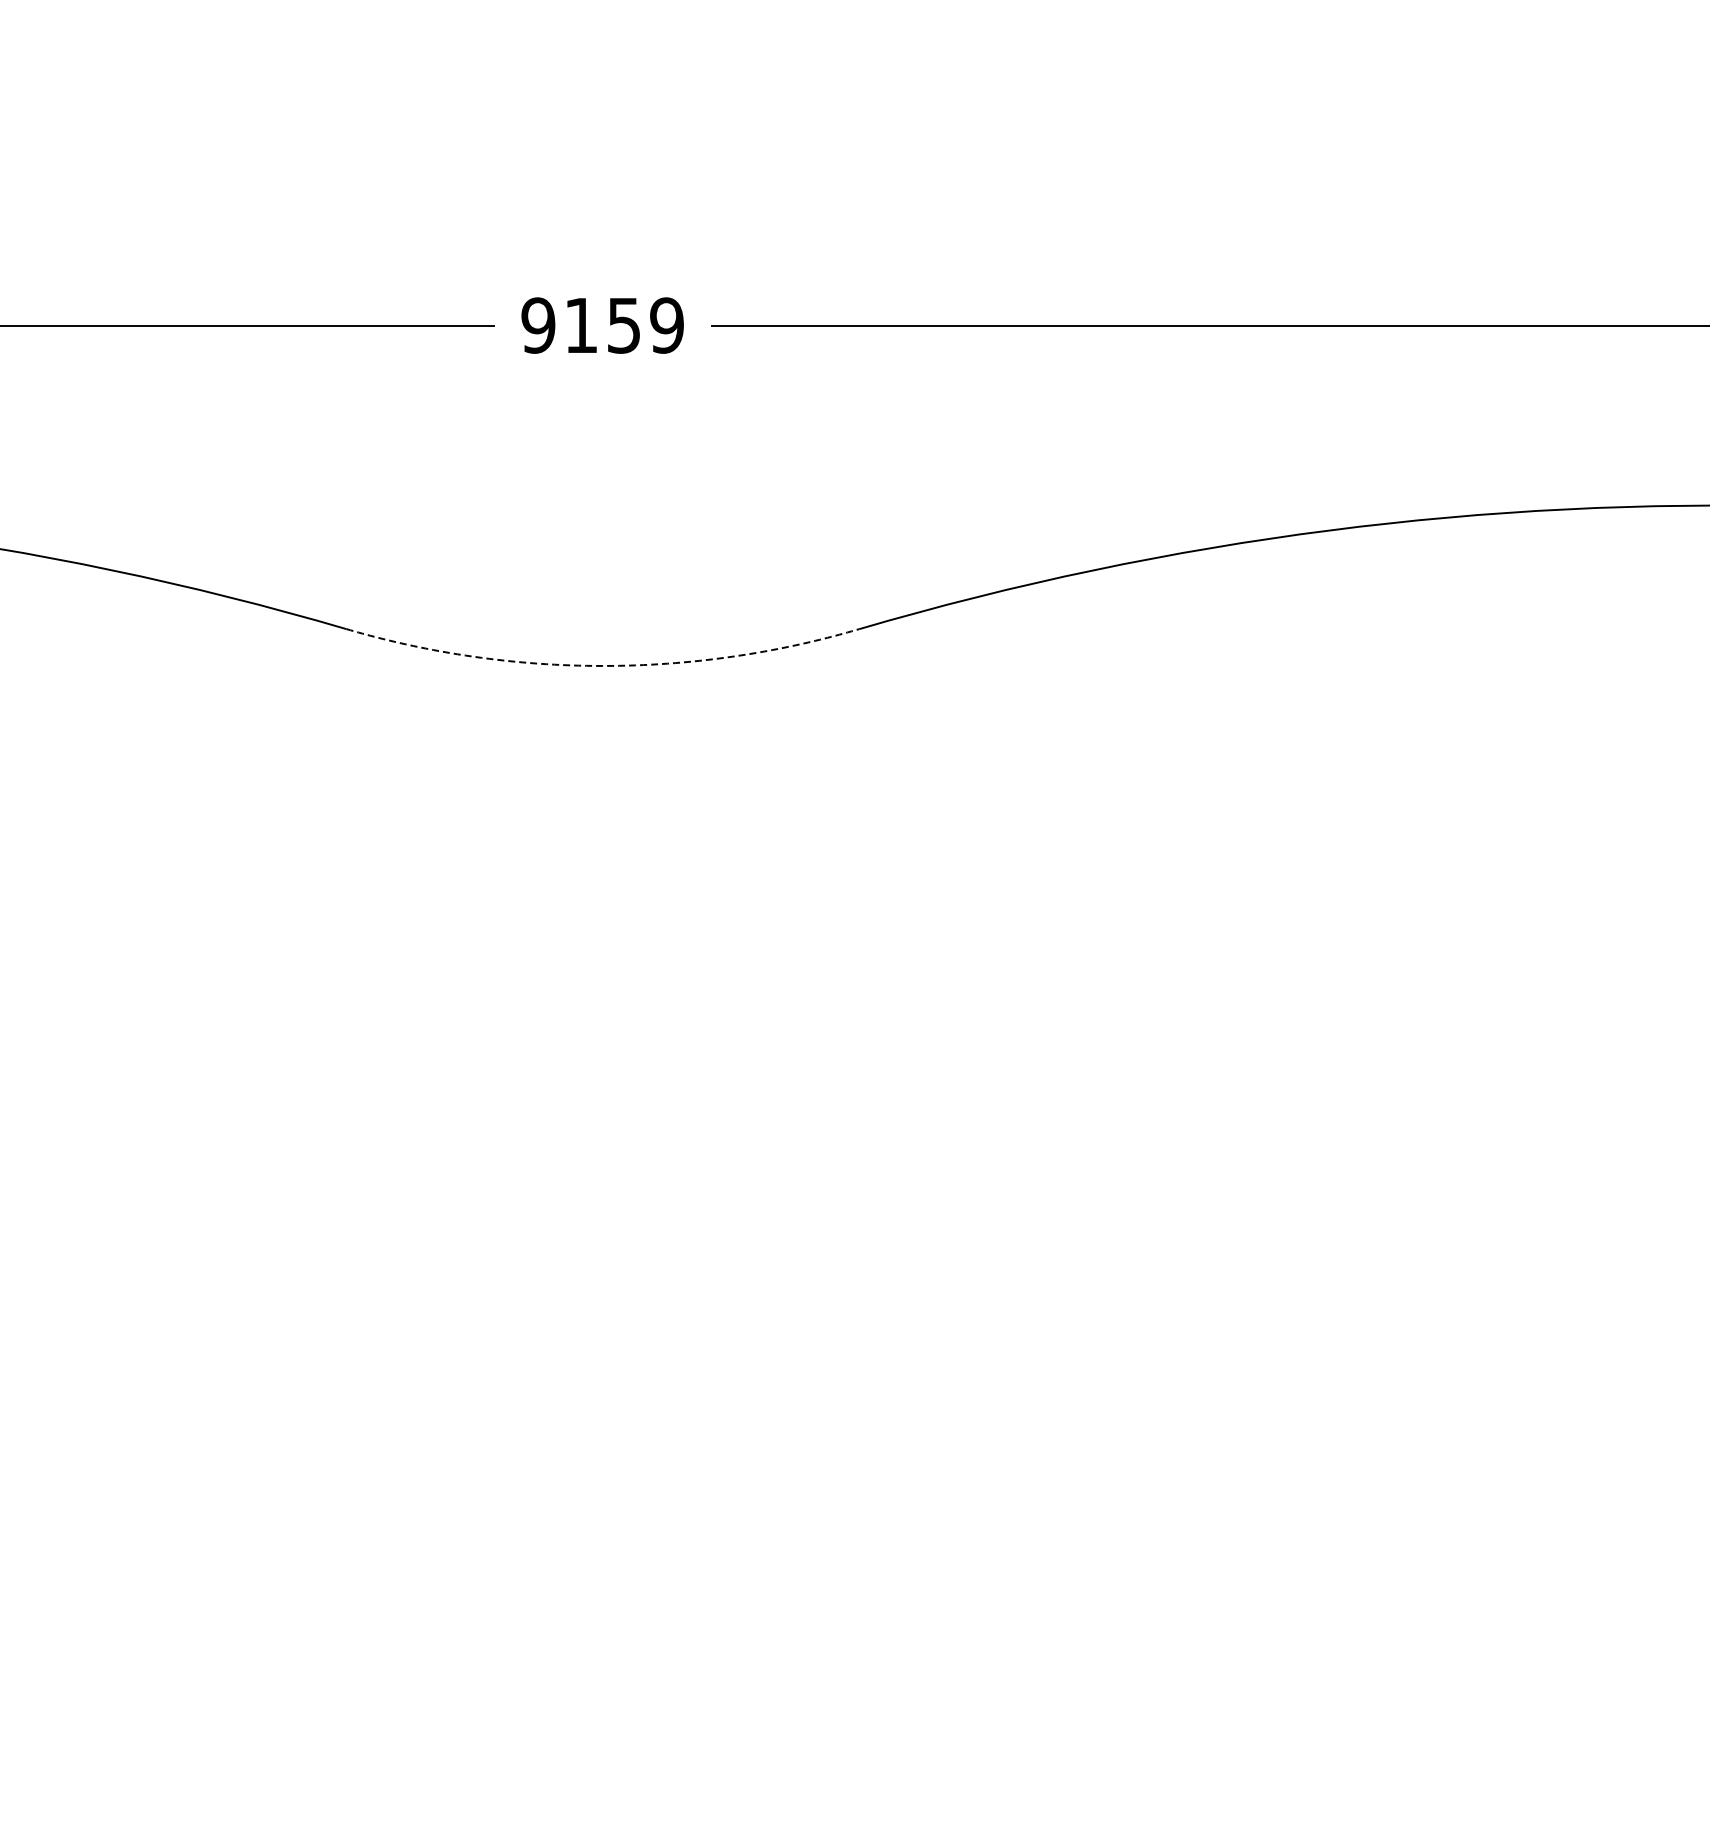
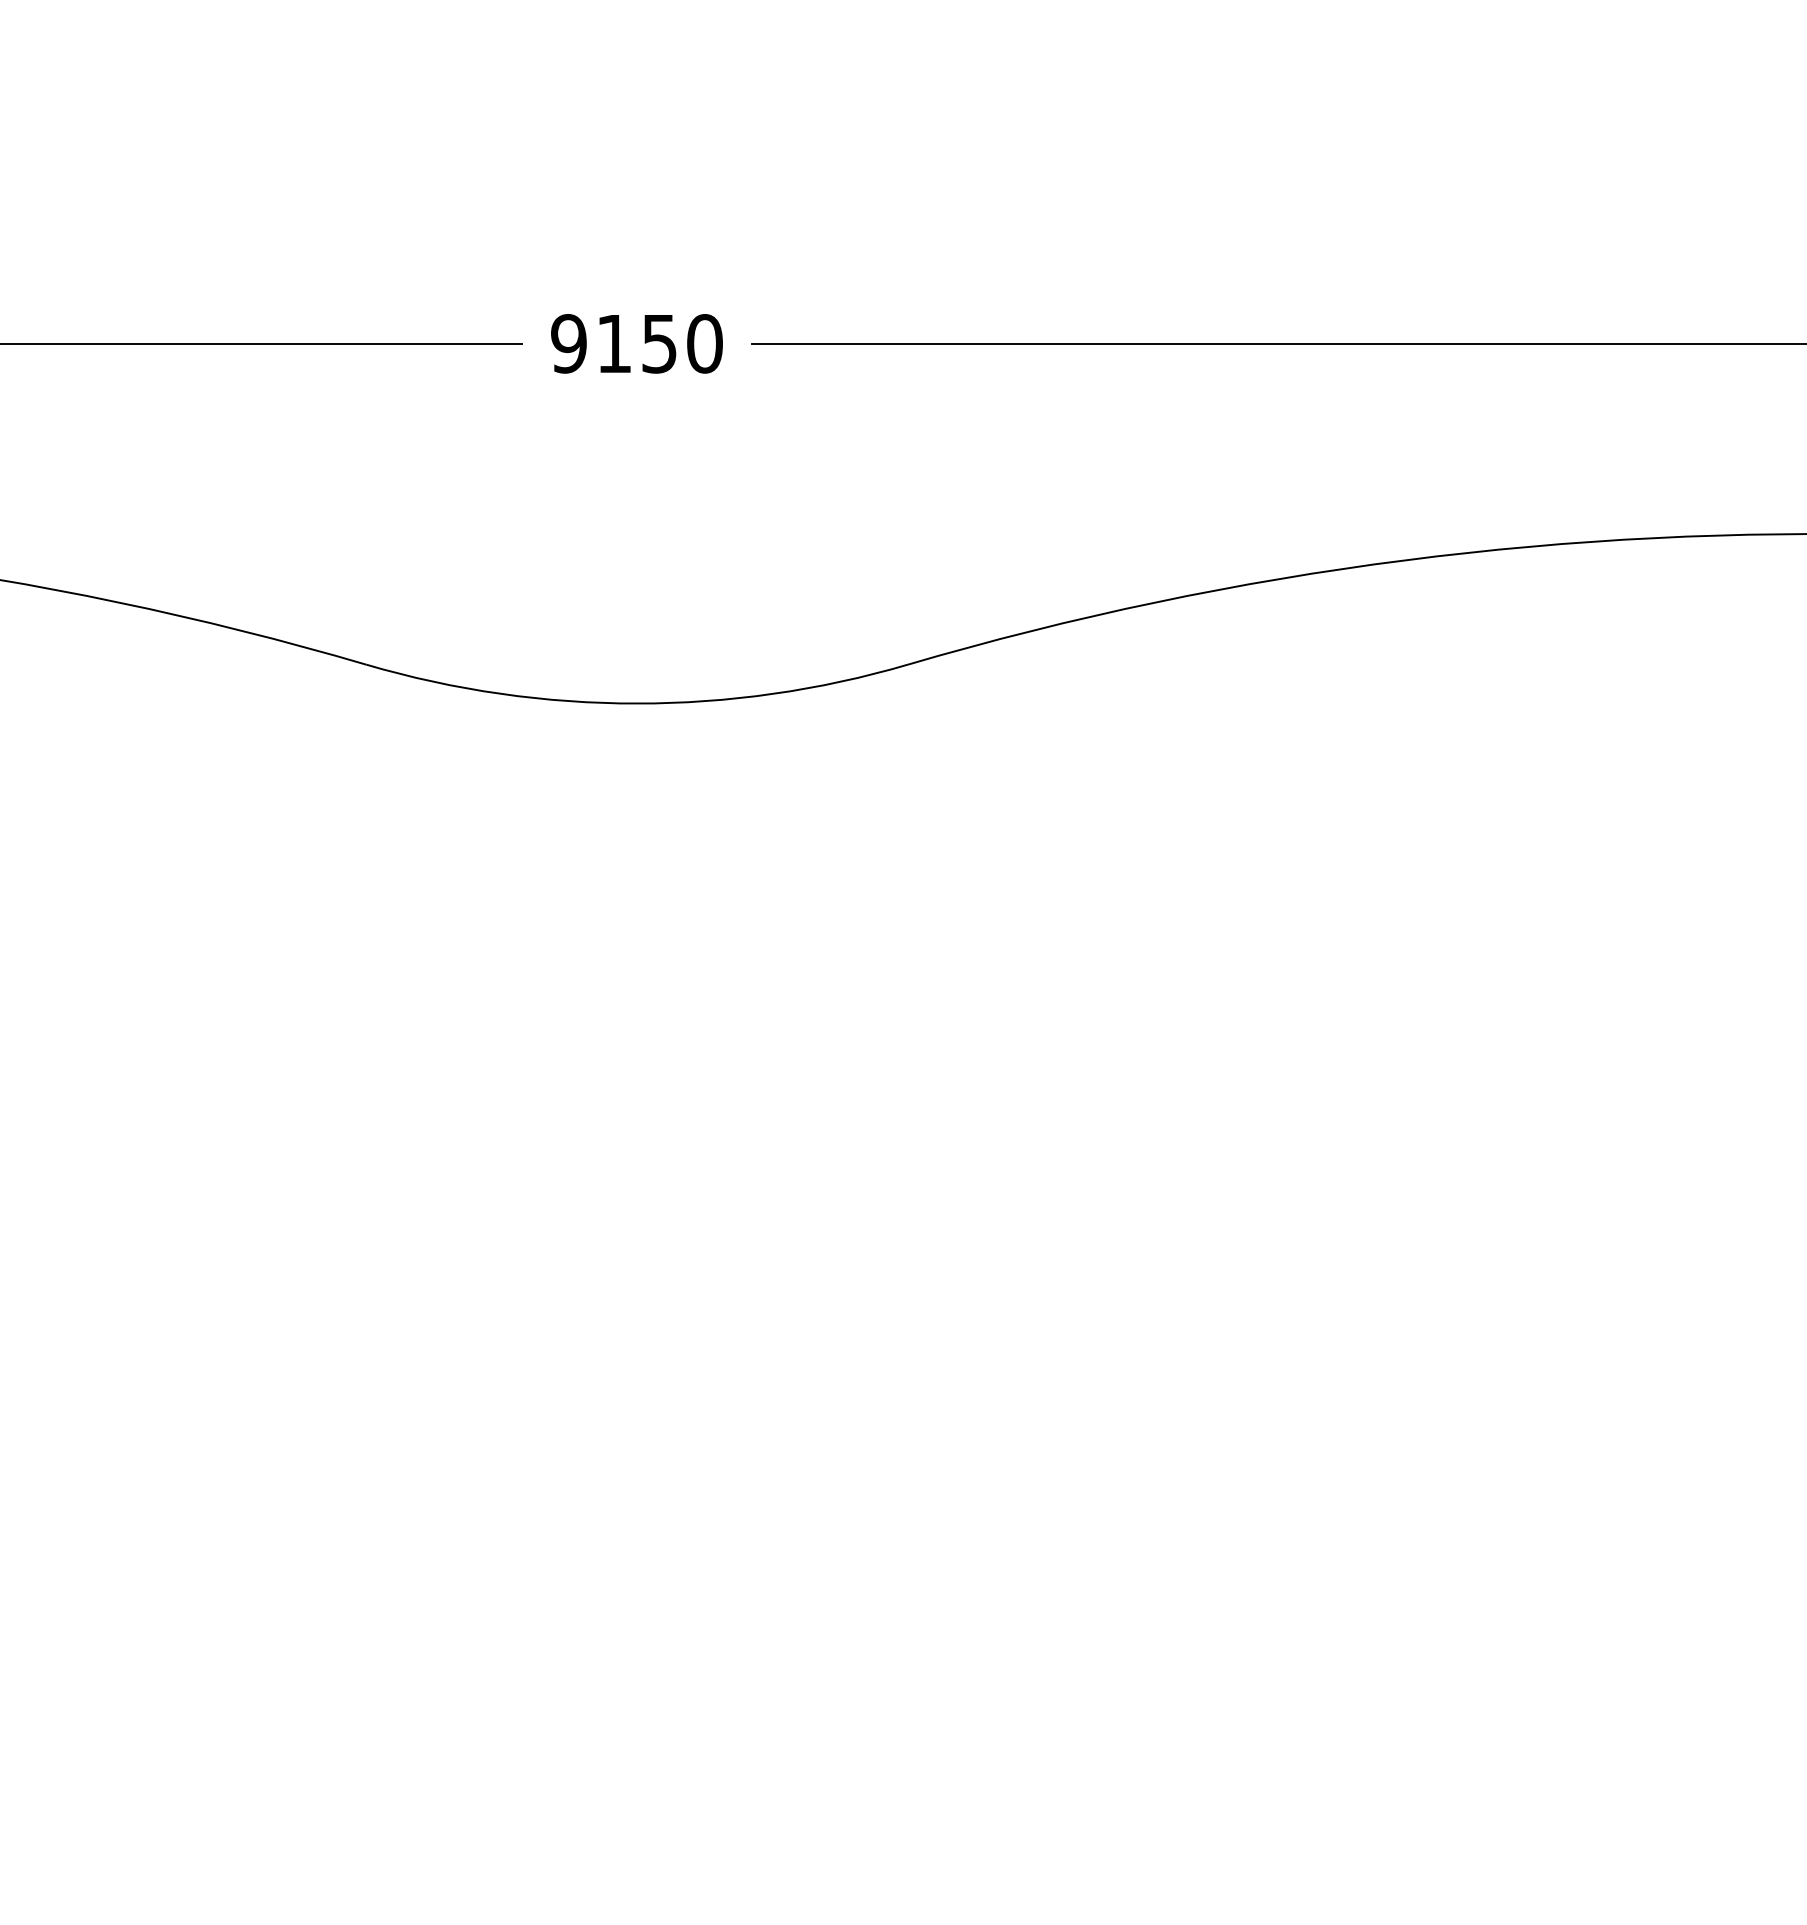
text: (667, 325) -> (705, 343), 9159 -> 9150
arc: (602, 665) -> (636, 703), dashed -> solid

